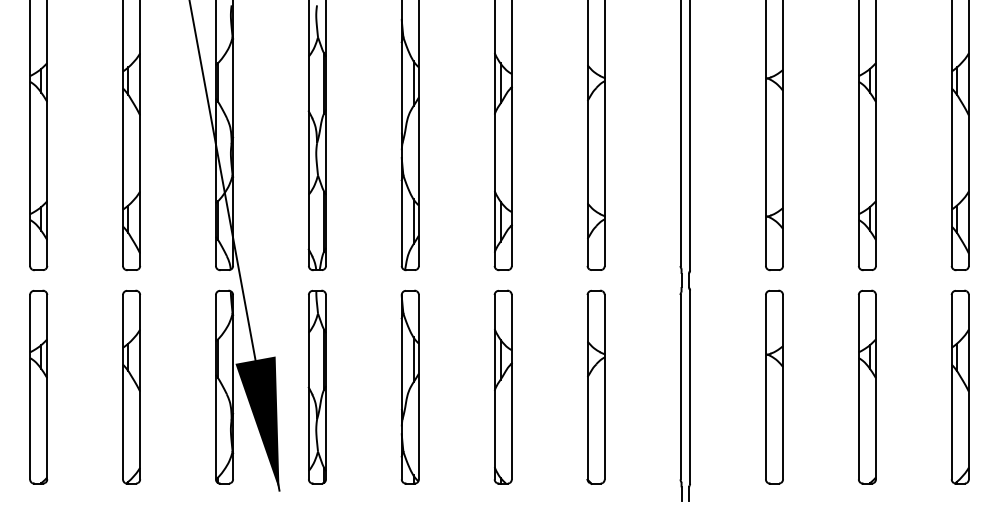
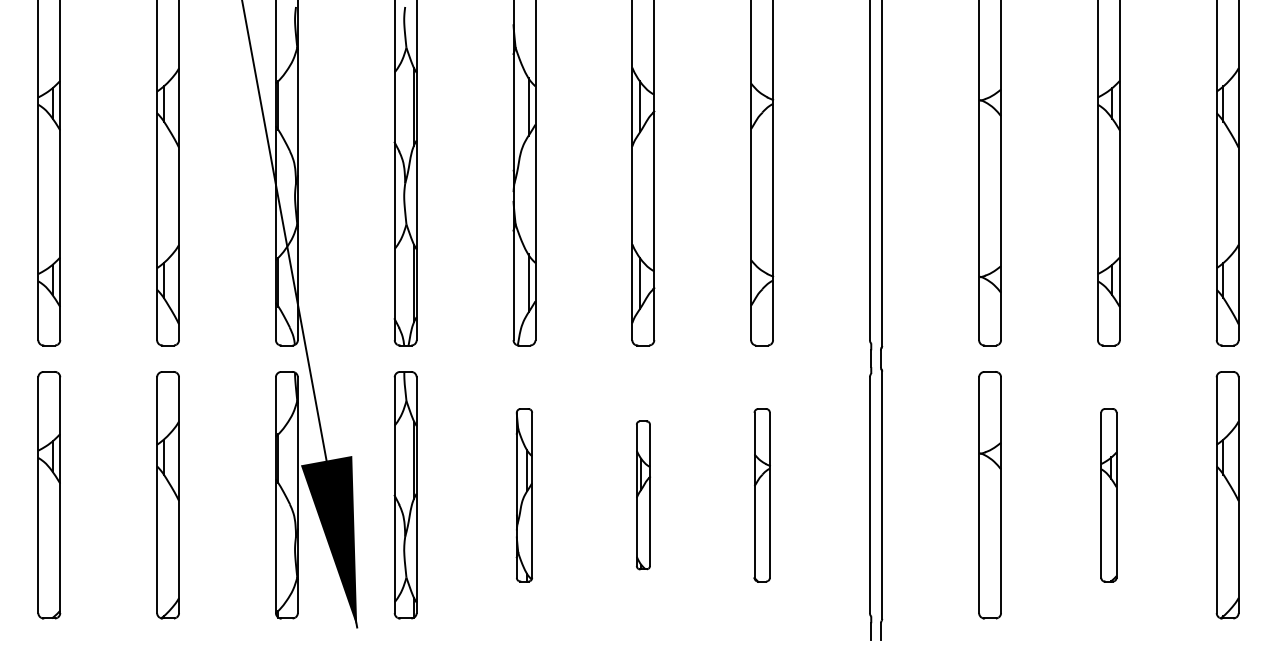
part: (410, 387) -> (524, 495), size x0.7
part: (503, 387) -> (643, 495), size x0.6
part: (596, 387) -> (762, 495), size x0.7
part: (867, 387) -> (1108, 495), size x0.7

